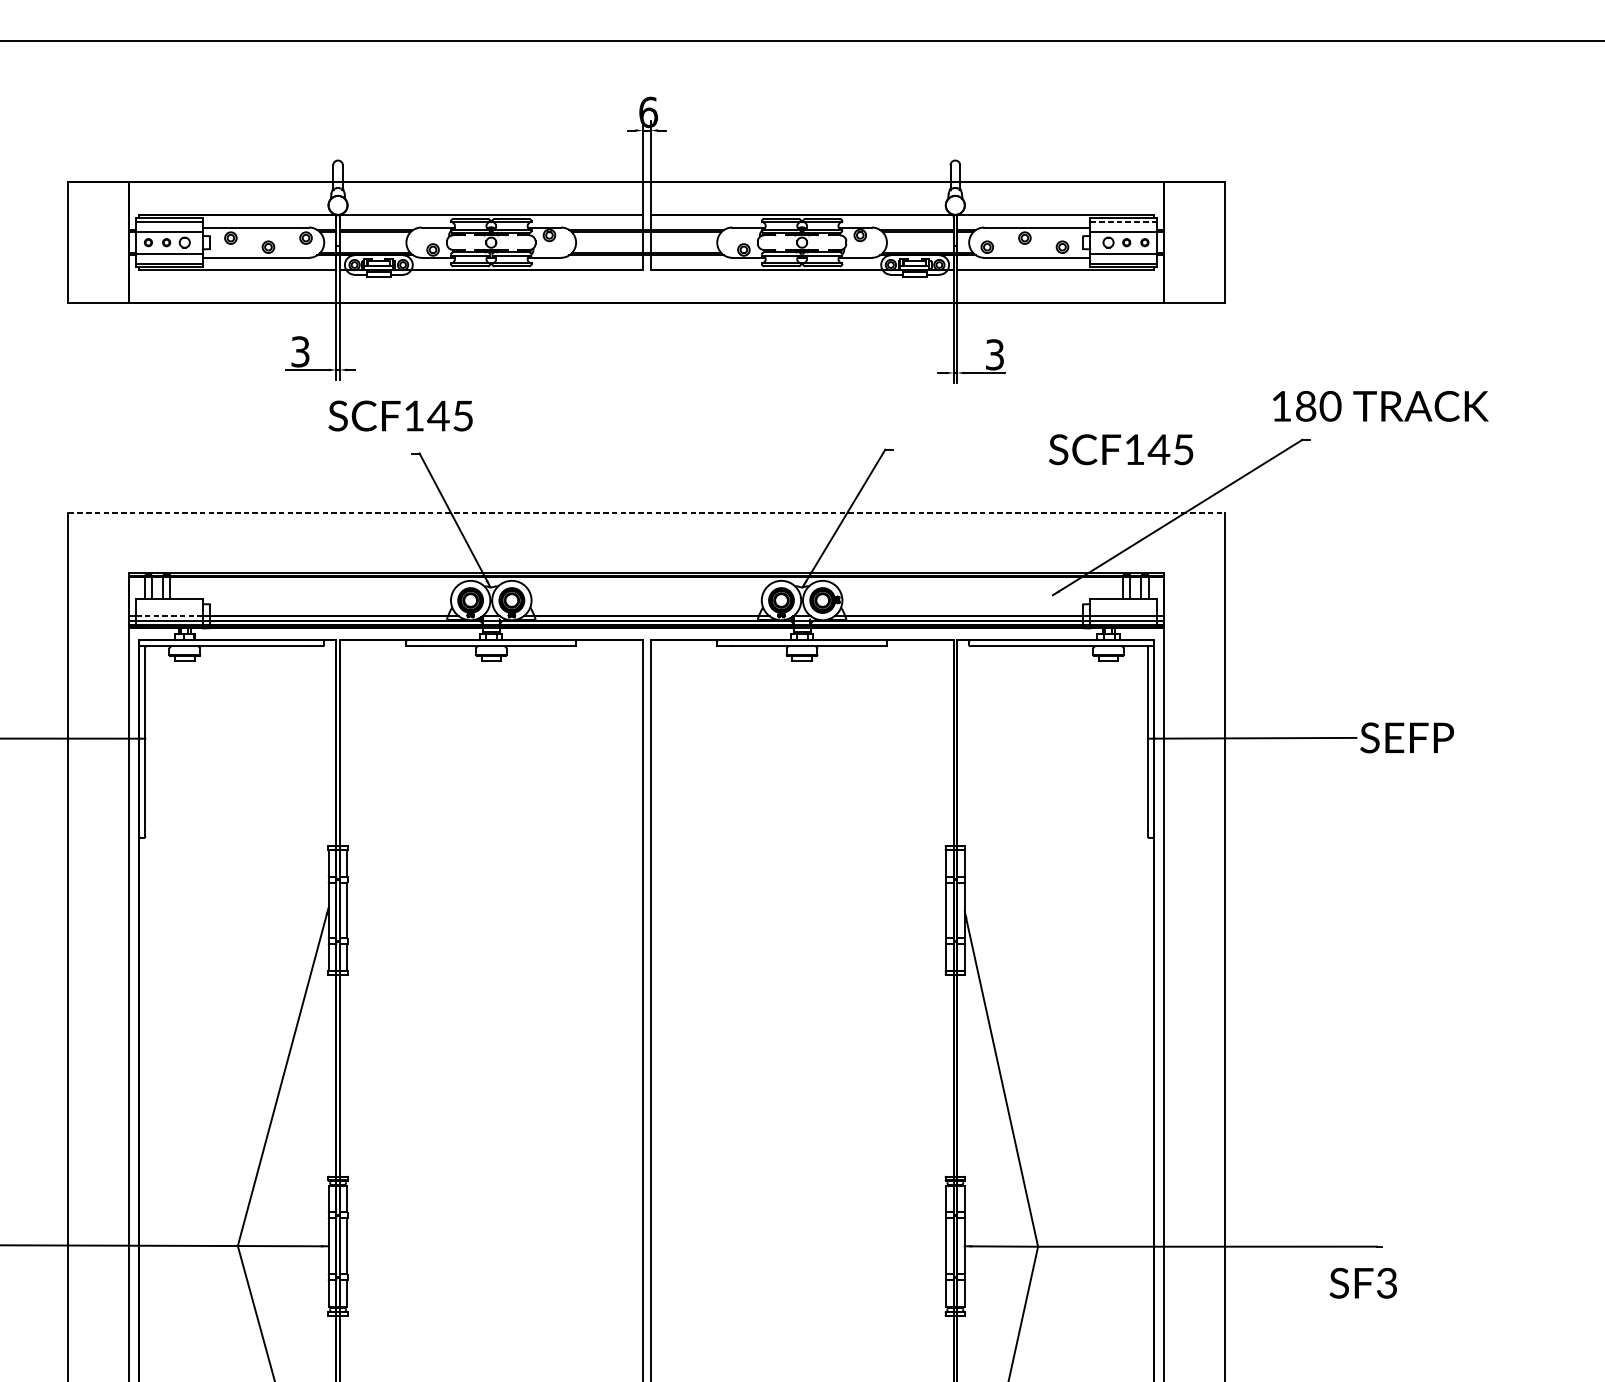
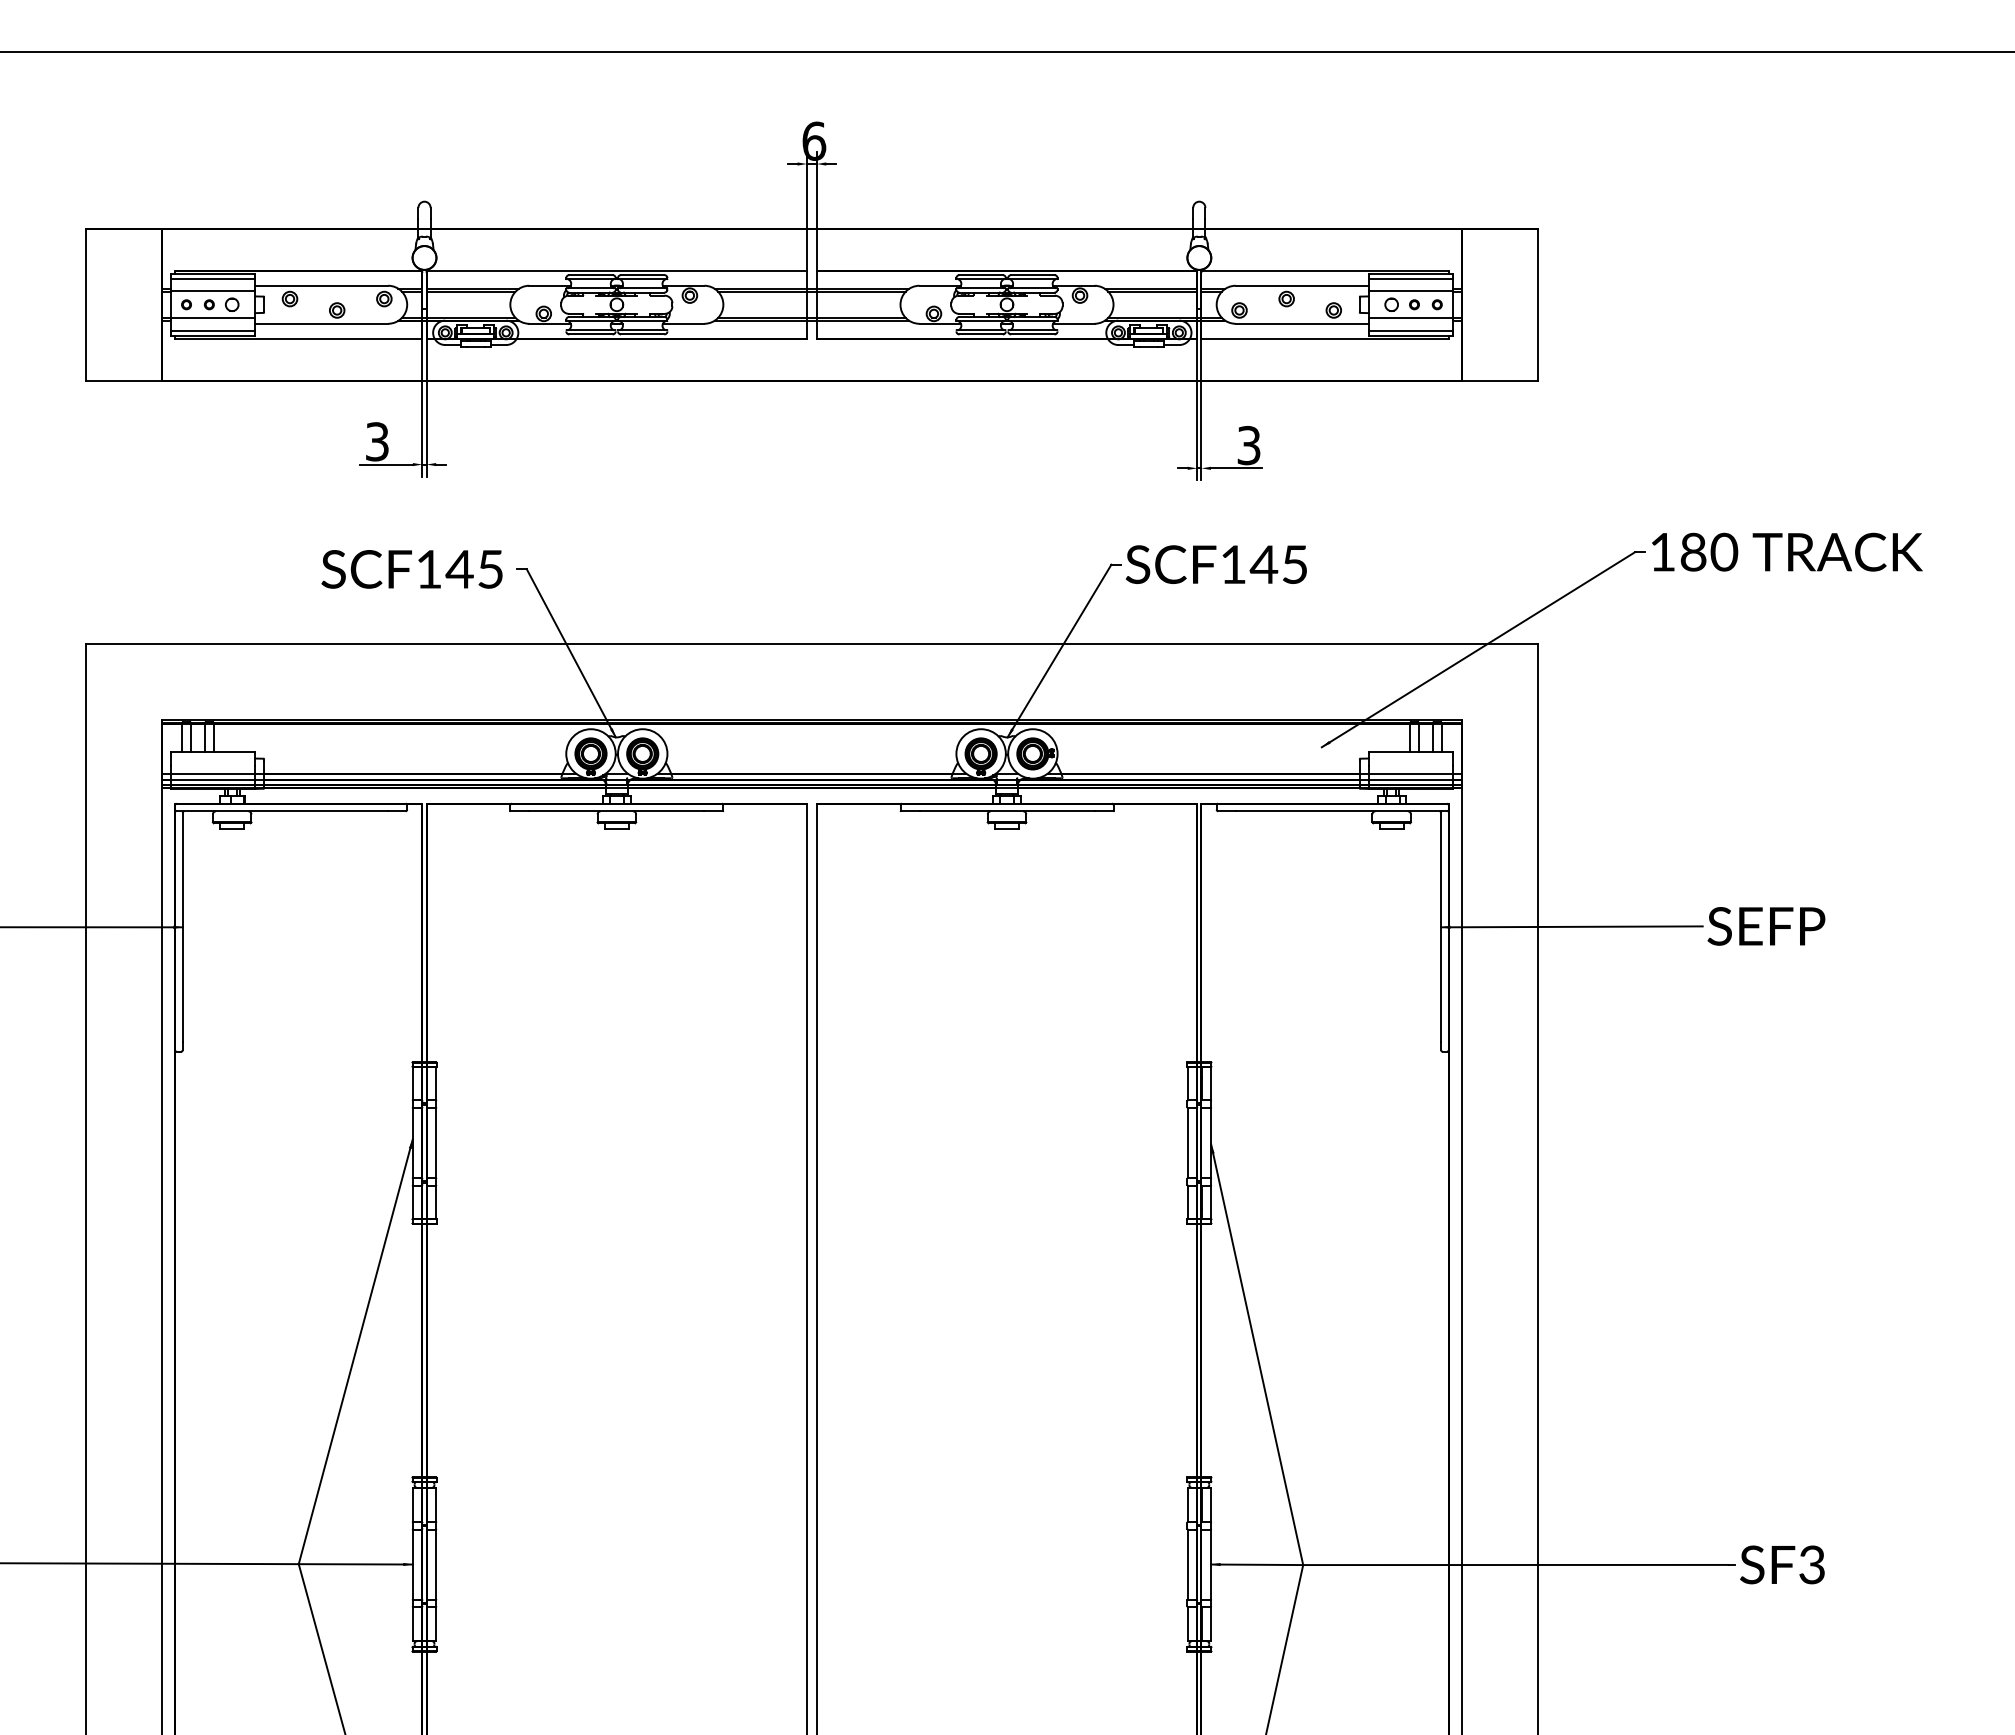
line: (1123, 221) -> (1410, 278), dashed -> solid
text: (1380, 405) -> (1787, 551), moved
text: (400, 416) -> (411, 569), moved
text: (1120, 449) -> (1215, 564), moved
line: (646, 512) -> (811, 643), dashed -> solid
line: (169, 616) -> (213, 773), dashed -> solid
text: (1363, 1282) -> (1782, 1564), moved

